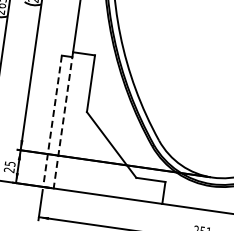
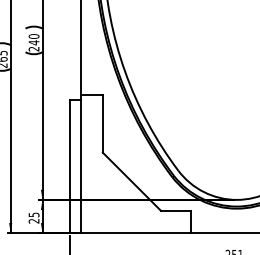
line: (63, 120) -> (80, 164), dashed -> solid
line: (52, 122) -> (70, 167), dashed -> solid

